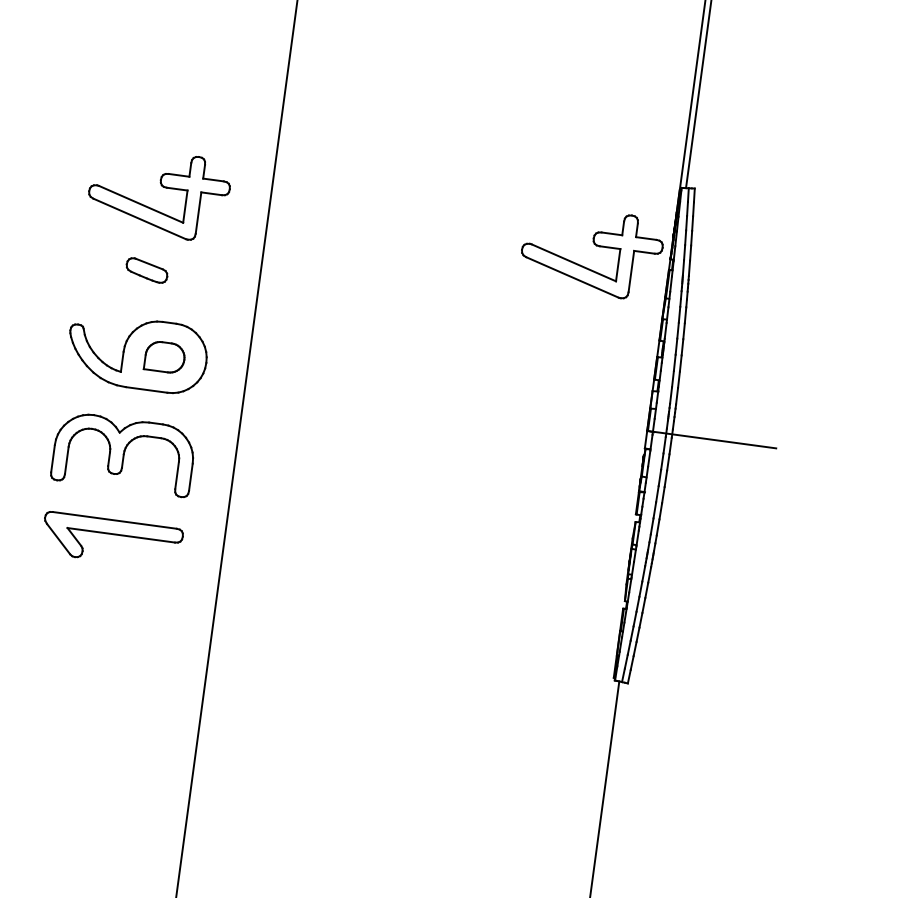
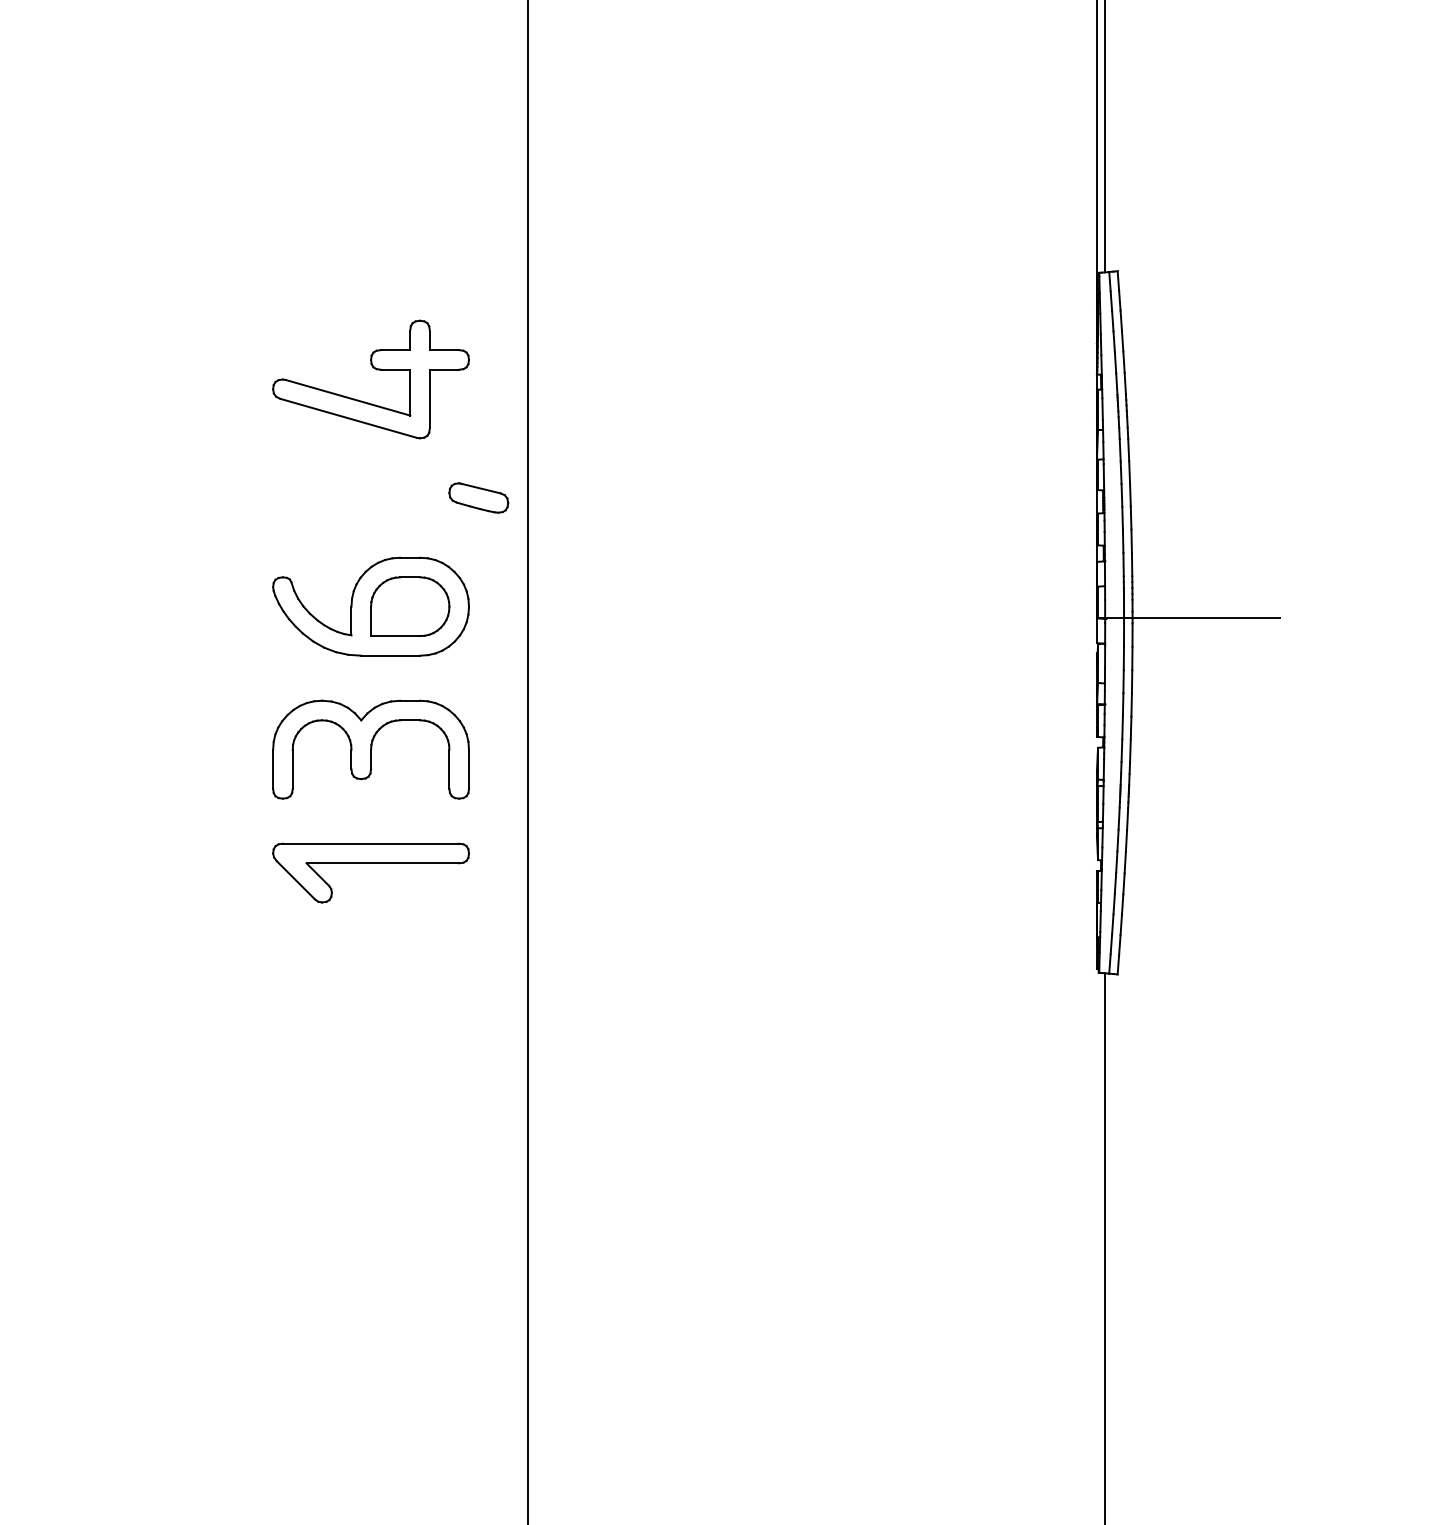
part: (596, 246) -> (991, 370), removed
part: (146, 270) -> (478, 497), moved
part: (165, 357) -> (410, 606), size x1.43

